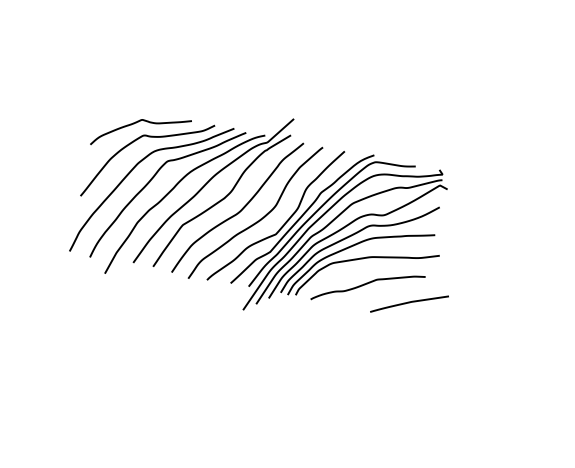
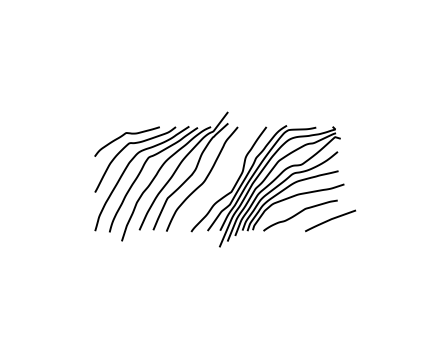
curve: (259, 218) -> (218, 183), removed

